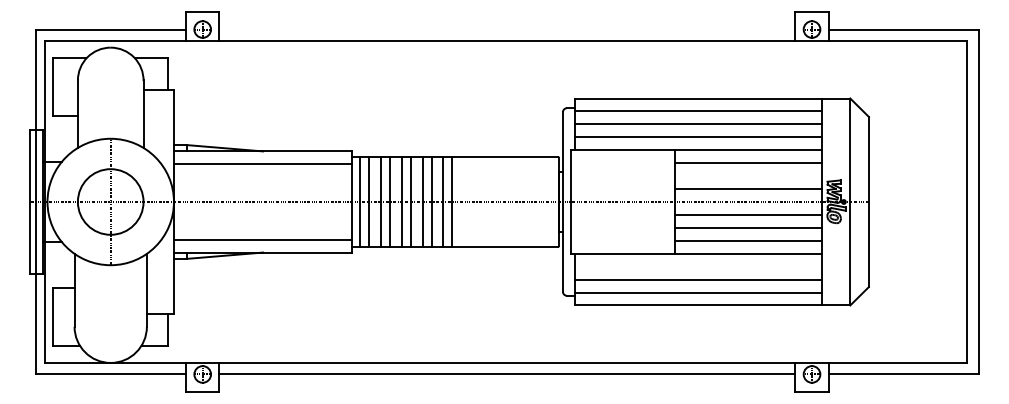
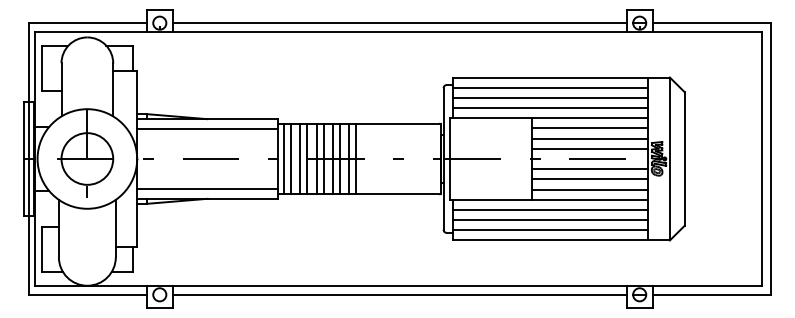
line: (507, 29) -> (399, 23), added
line: (748, 176) -> (589, 138), added
line: (698, 266) -> (550, 209), added

